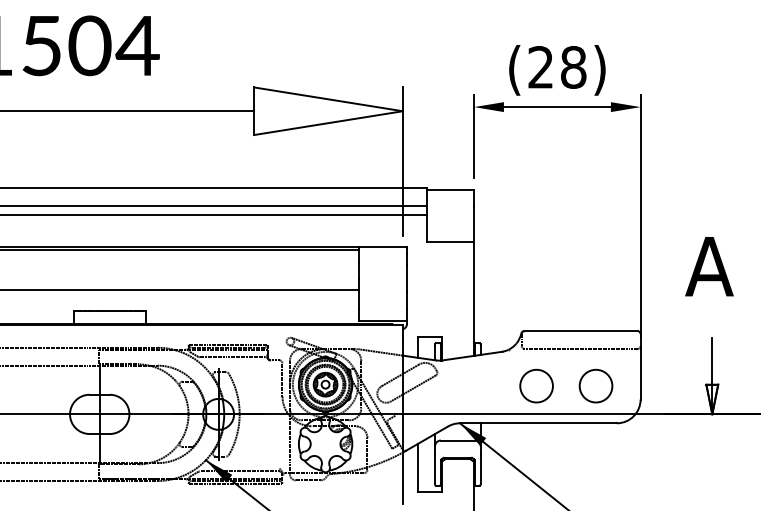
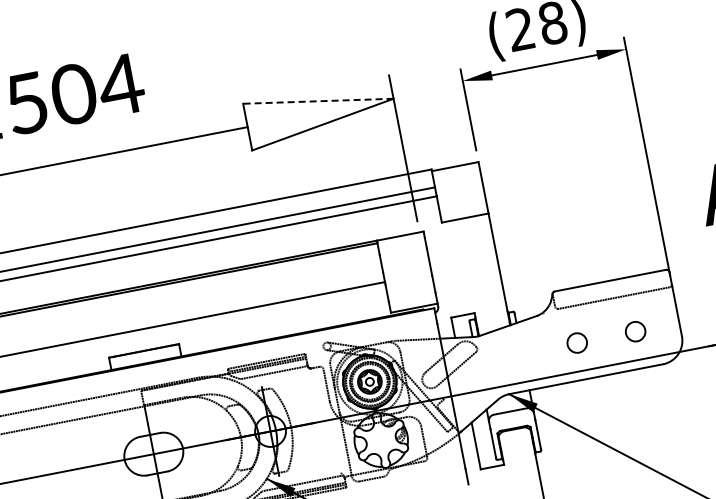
line: (328, 99) -> (318, 101), solid -> dashed
circle: (536, 385) -> (577, 342), size x0.6
circle: (595, 385) -> (634, 331), size x0.6

